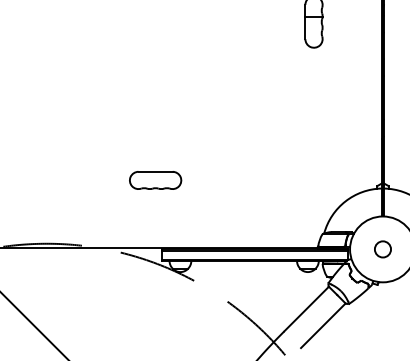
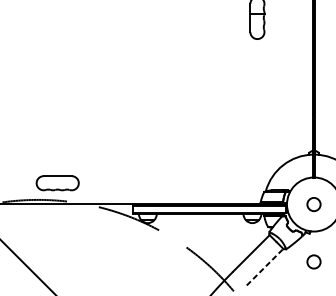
part: (155, 180) -> (57, 183), moved
circle: (382, 319) -> (313, 262), added
line: (323, 325) -> (265, 266), solid -> dashed

